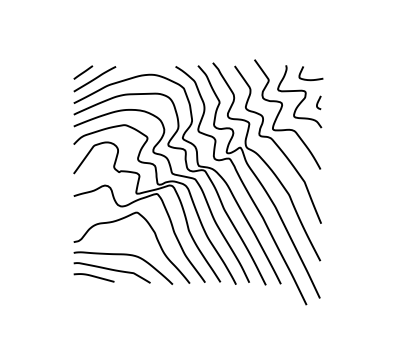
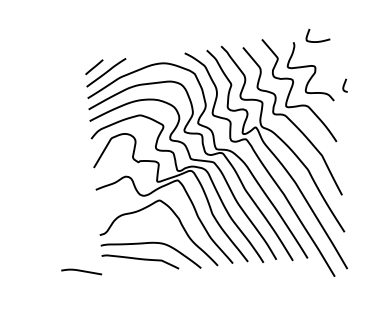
curve: (310, 79) -> (317, 41), moved
curve: (318, 102) -> (344, 85), moved
curve: (93, 277) -> (81, 271), moved

